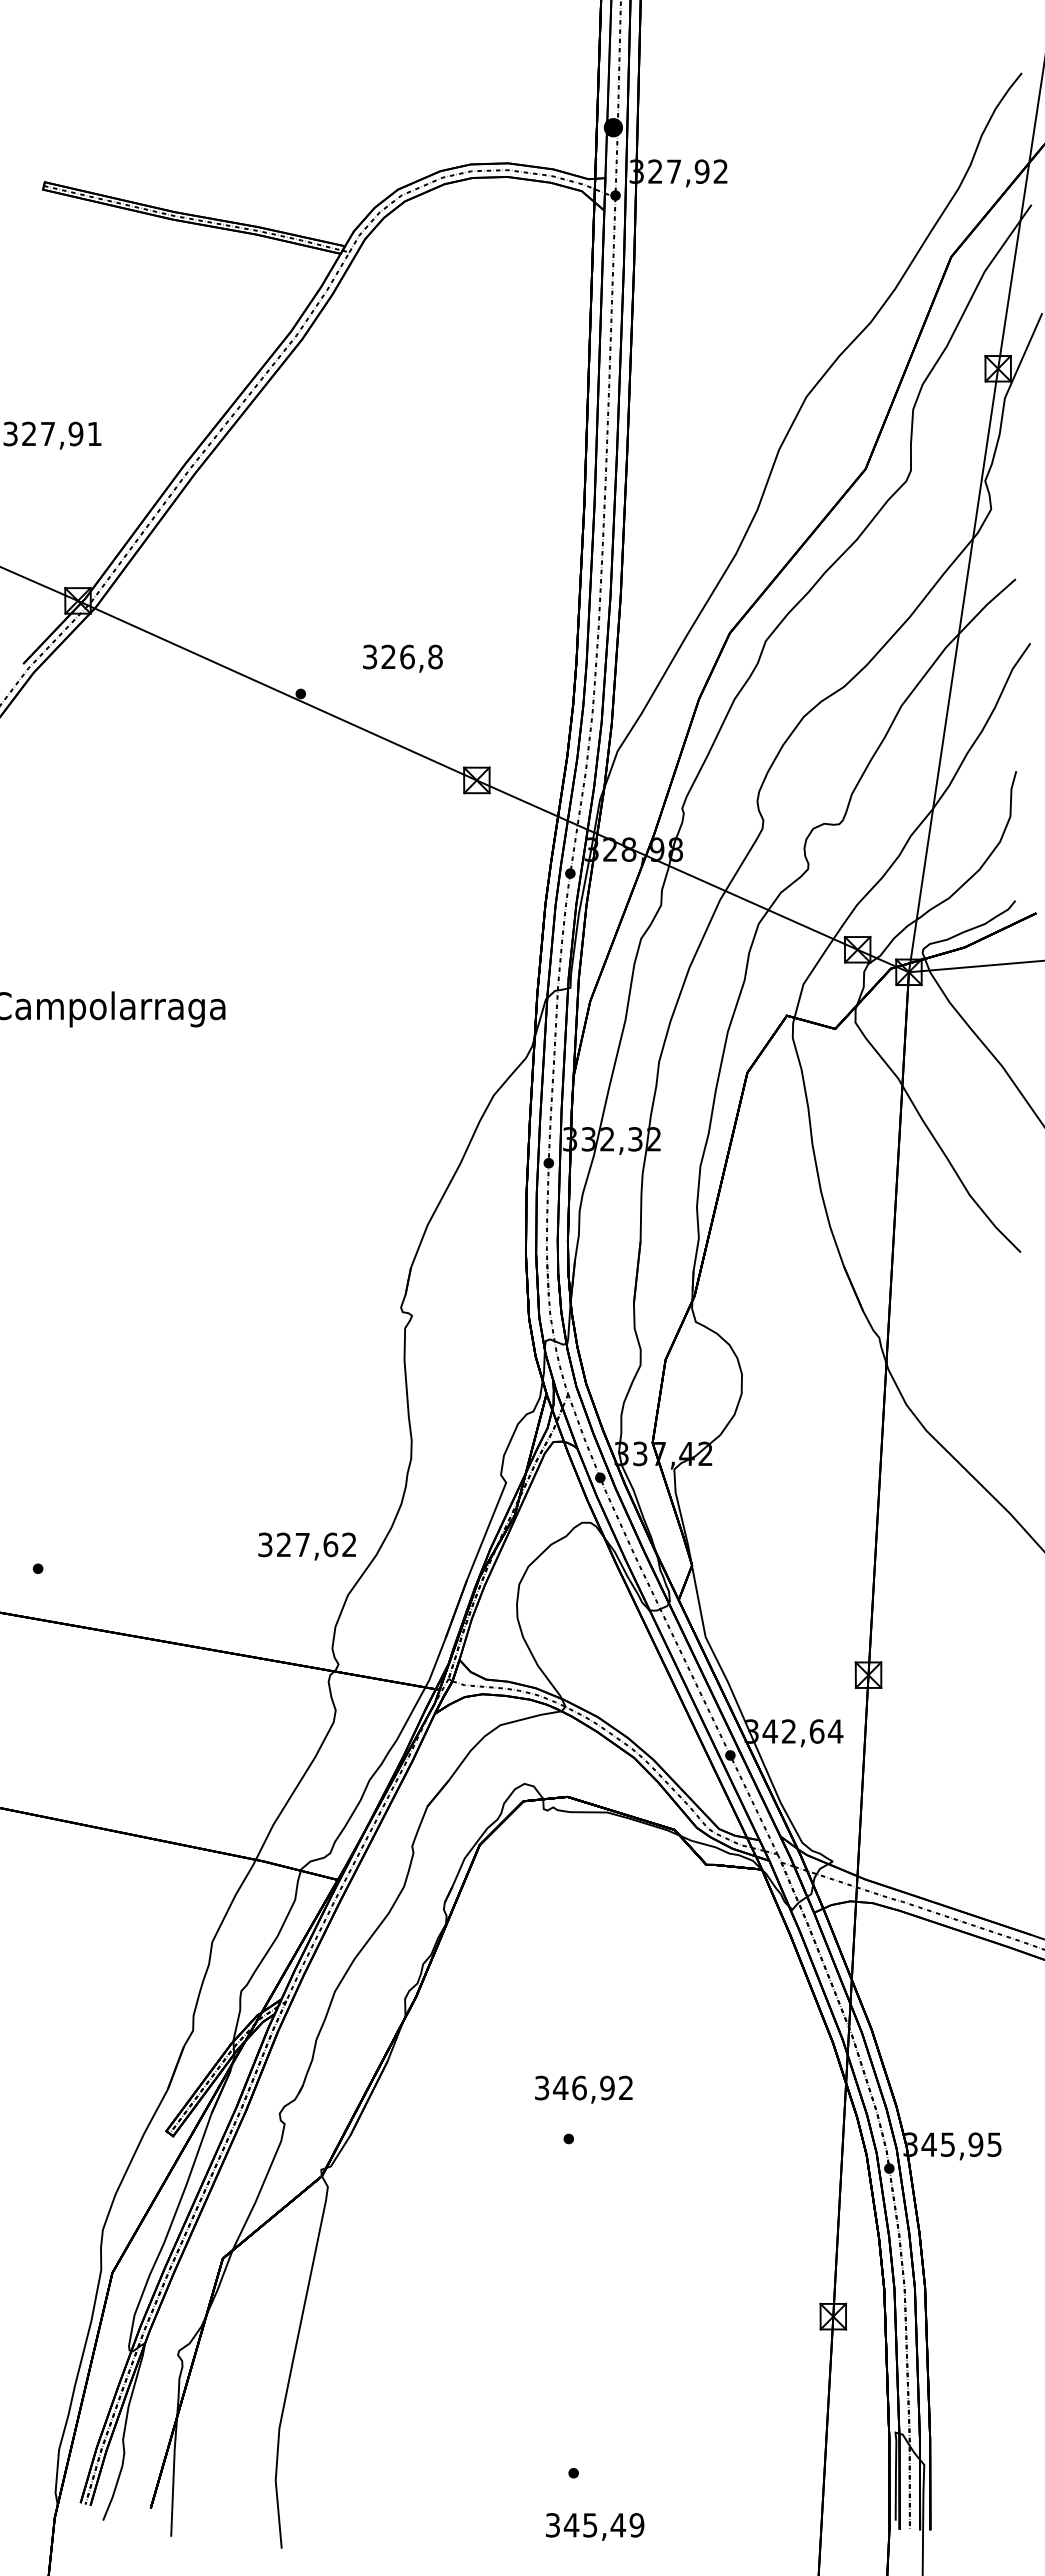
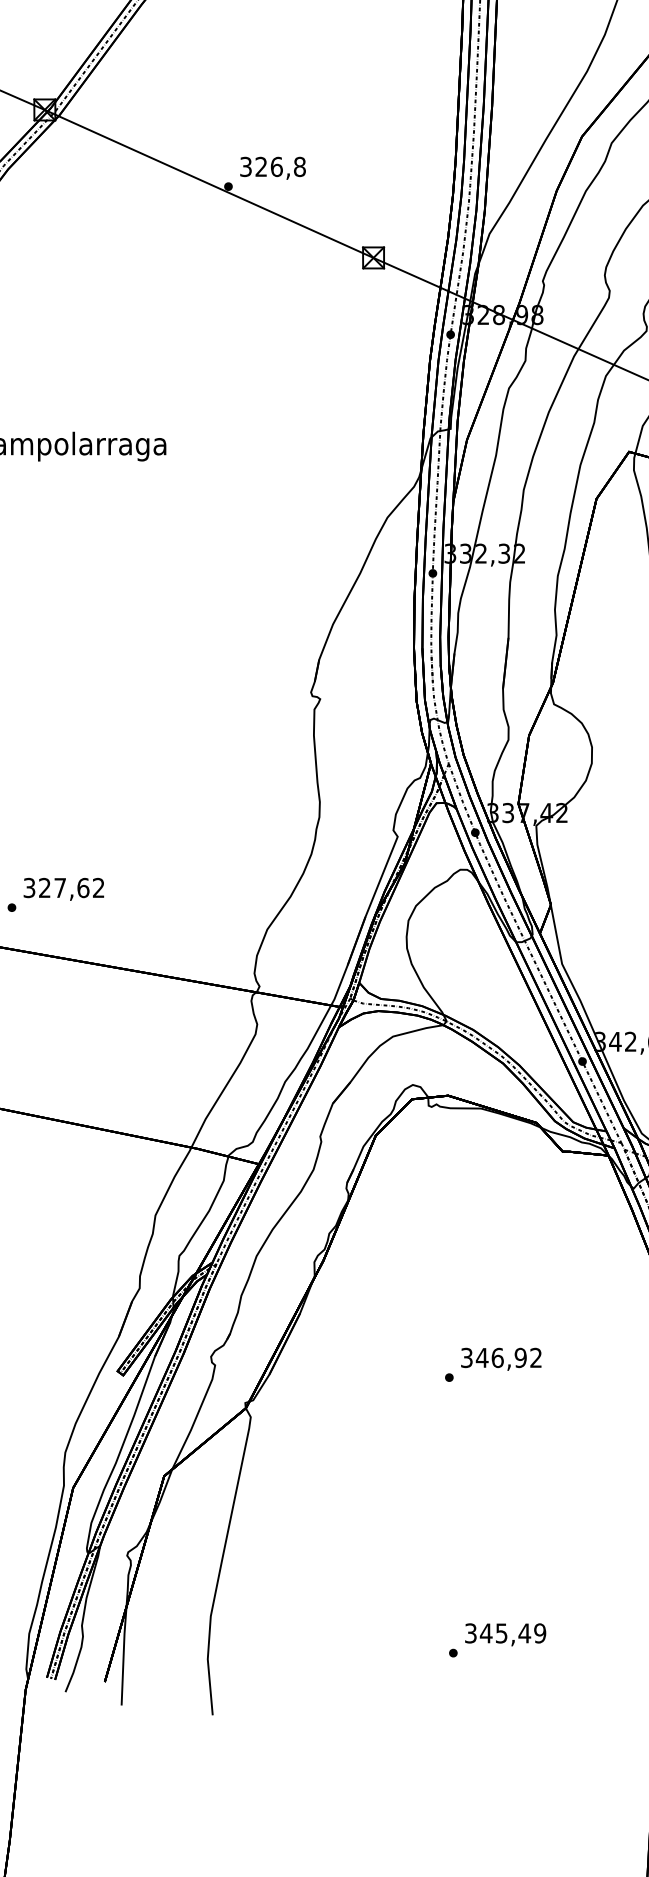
text: (402, 658) -> (272, 168), moved
text: (306, 1546) -> (63, 889), moved
text: (583, 2089) -> (501, 1359), moved
text: (595, 2526) -> (505, 1634), moved

